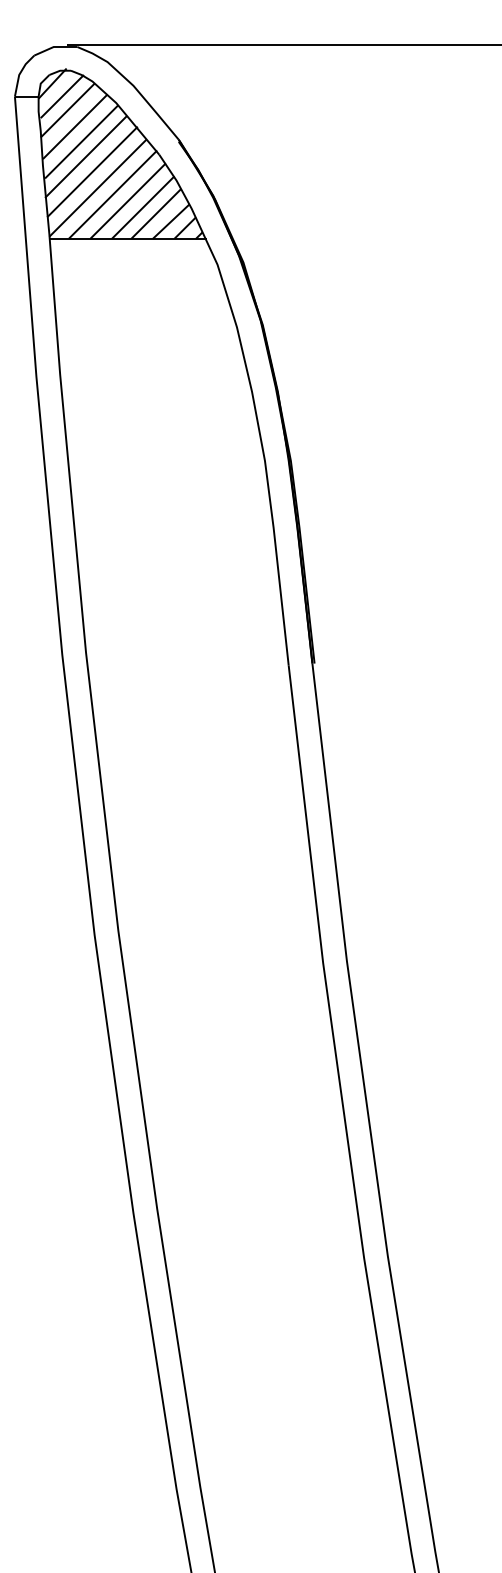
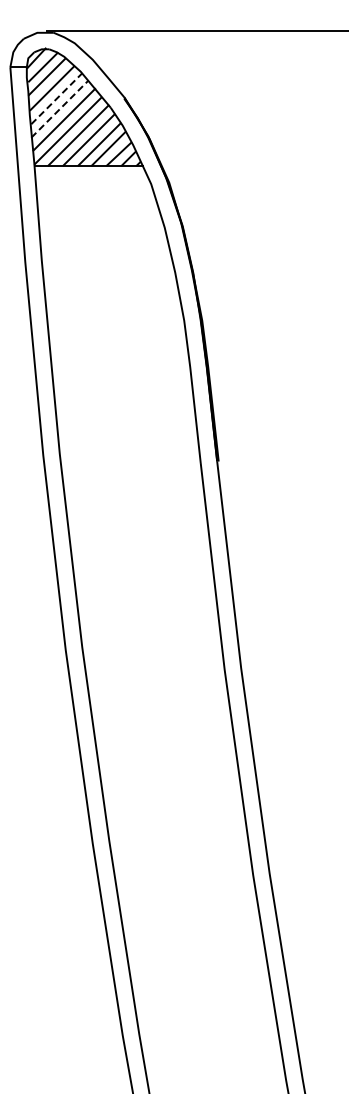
line: (82, 141) -> (57, 98), solid -> dashed
line: (87, 155) -> (60, 108), solid -> dashed

